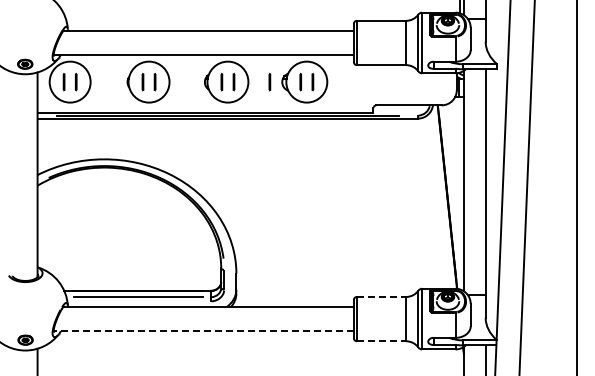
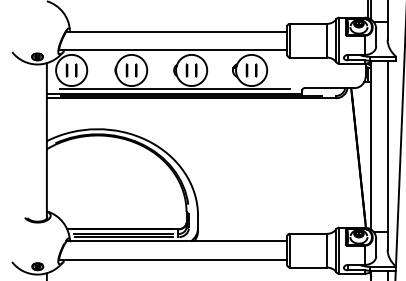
line: (269, 82) -> (223, 70), removed
line: (205, 106) -> (174, 89), added
line: (381, 296) -> (308, 233), dashed -> solid
line: (138, 301) -> (123, 237), added
line: (203, 331) -> (173, 260), dashed -> solid
line: (381, 341) -> (308, 267), dashed -> solid

